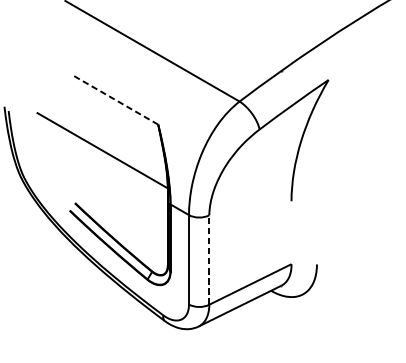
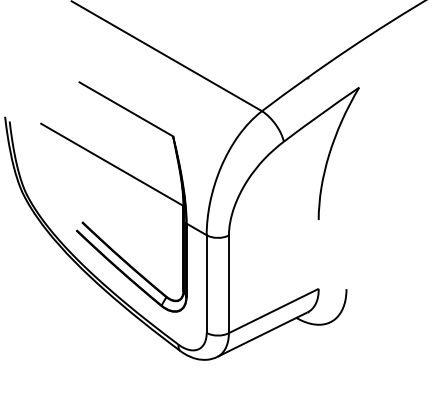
line: (114, 100) -> (125, 109), dashed -> solid
line: (208, 260) -> (228, 284), dashed -> solid

